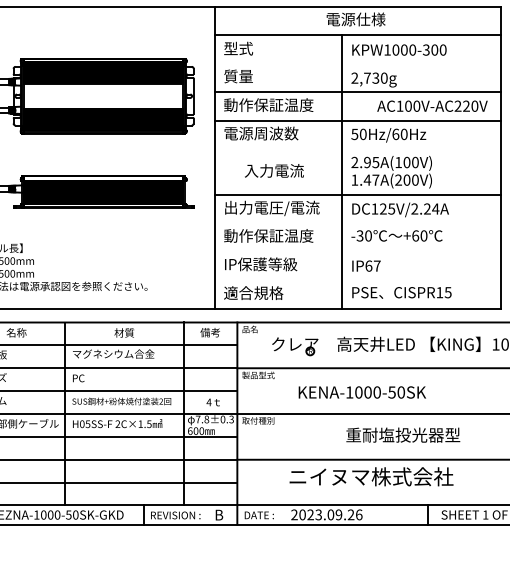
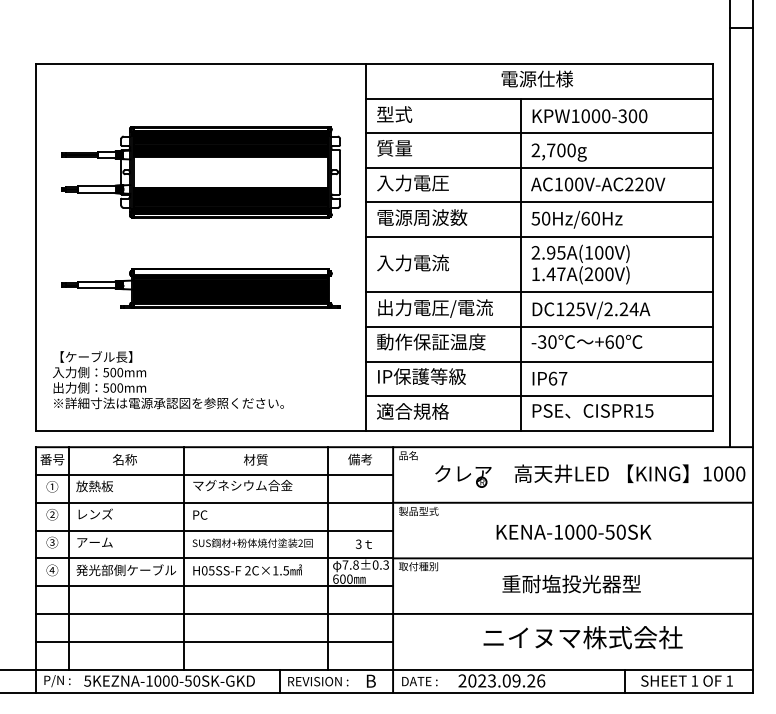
line: (357, 64) -> (538, 133), added
text: (375, 78) -> (561, 150), 2,730g -> 2,700g
text: (268, 104) -> (431, 182), 動作保証温度 -> 入力電圧
text: (432, 106) -> (598, 184), moved
line: (357, 149) -> (538, 236), added
text: (273, 170) -> (412, 262), moved
line: (357, 223) -> (538, 327), added
line: (357, 251) -> (538, 361), added
line: (357, 280) -> (538, 396), added
text: (361, 391) -> (573, 531), moved
text: (208, 402) -> (358, 544), 4 -> 3
text: (403, 434) -> (571, 583), moved
text: (371, 476) -> (582, 637), moved

